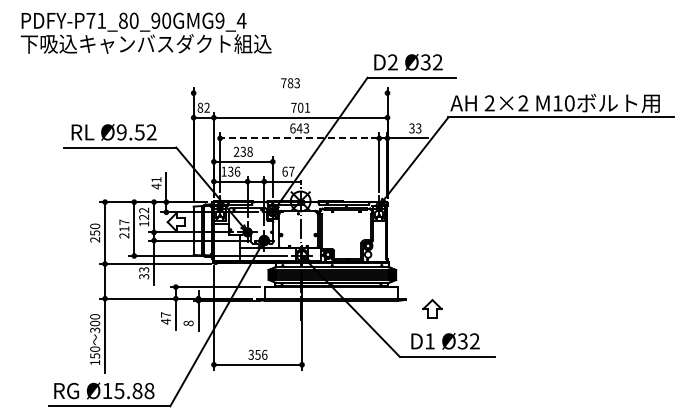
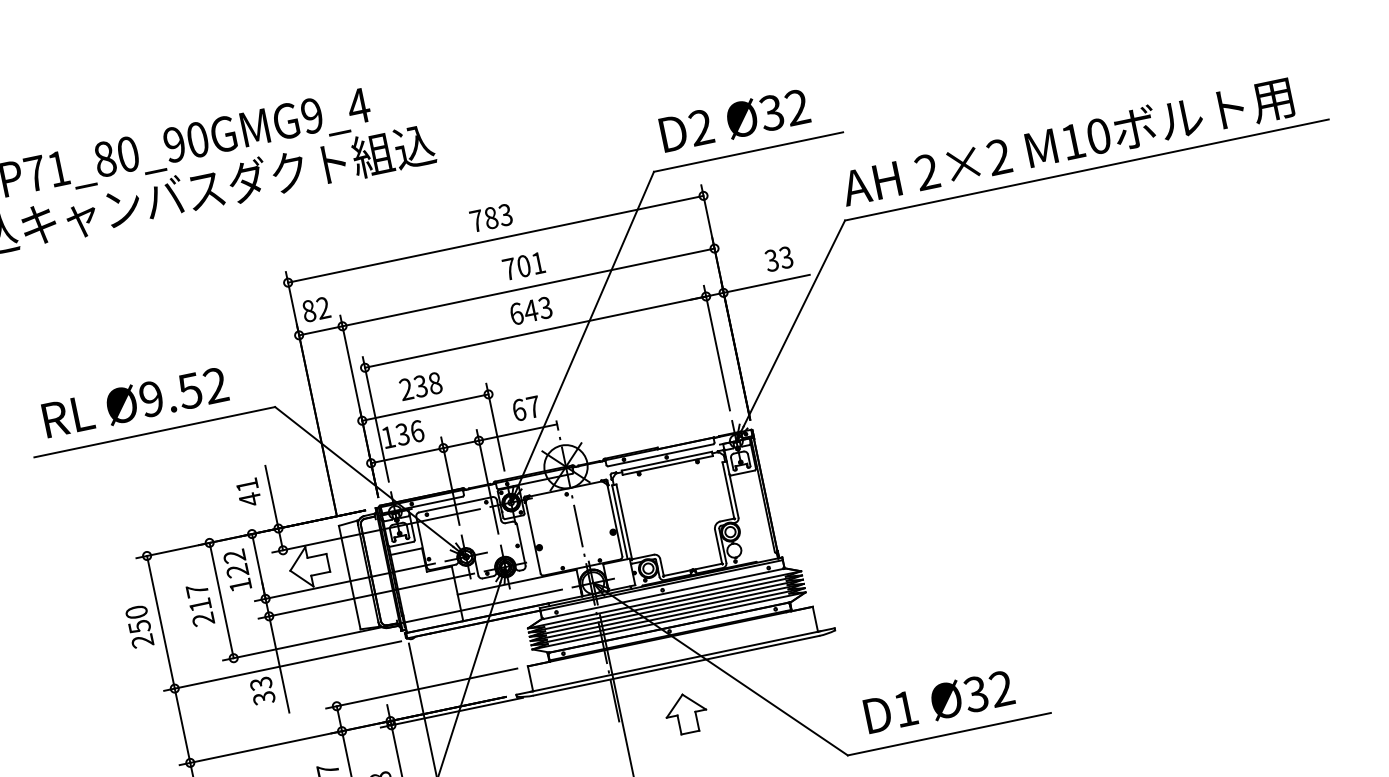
line: (290, 93) -> (495, 240), added
line: (299, 138) -> (535, 332), dashed -> solid
part: (432, 308) -> (686, 712), moved

